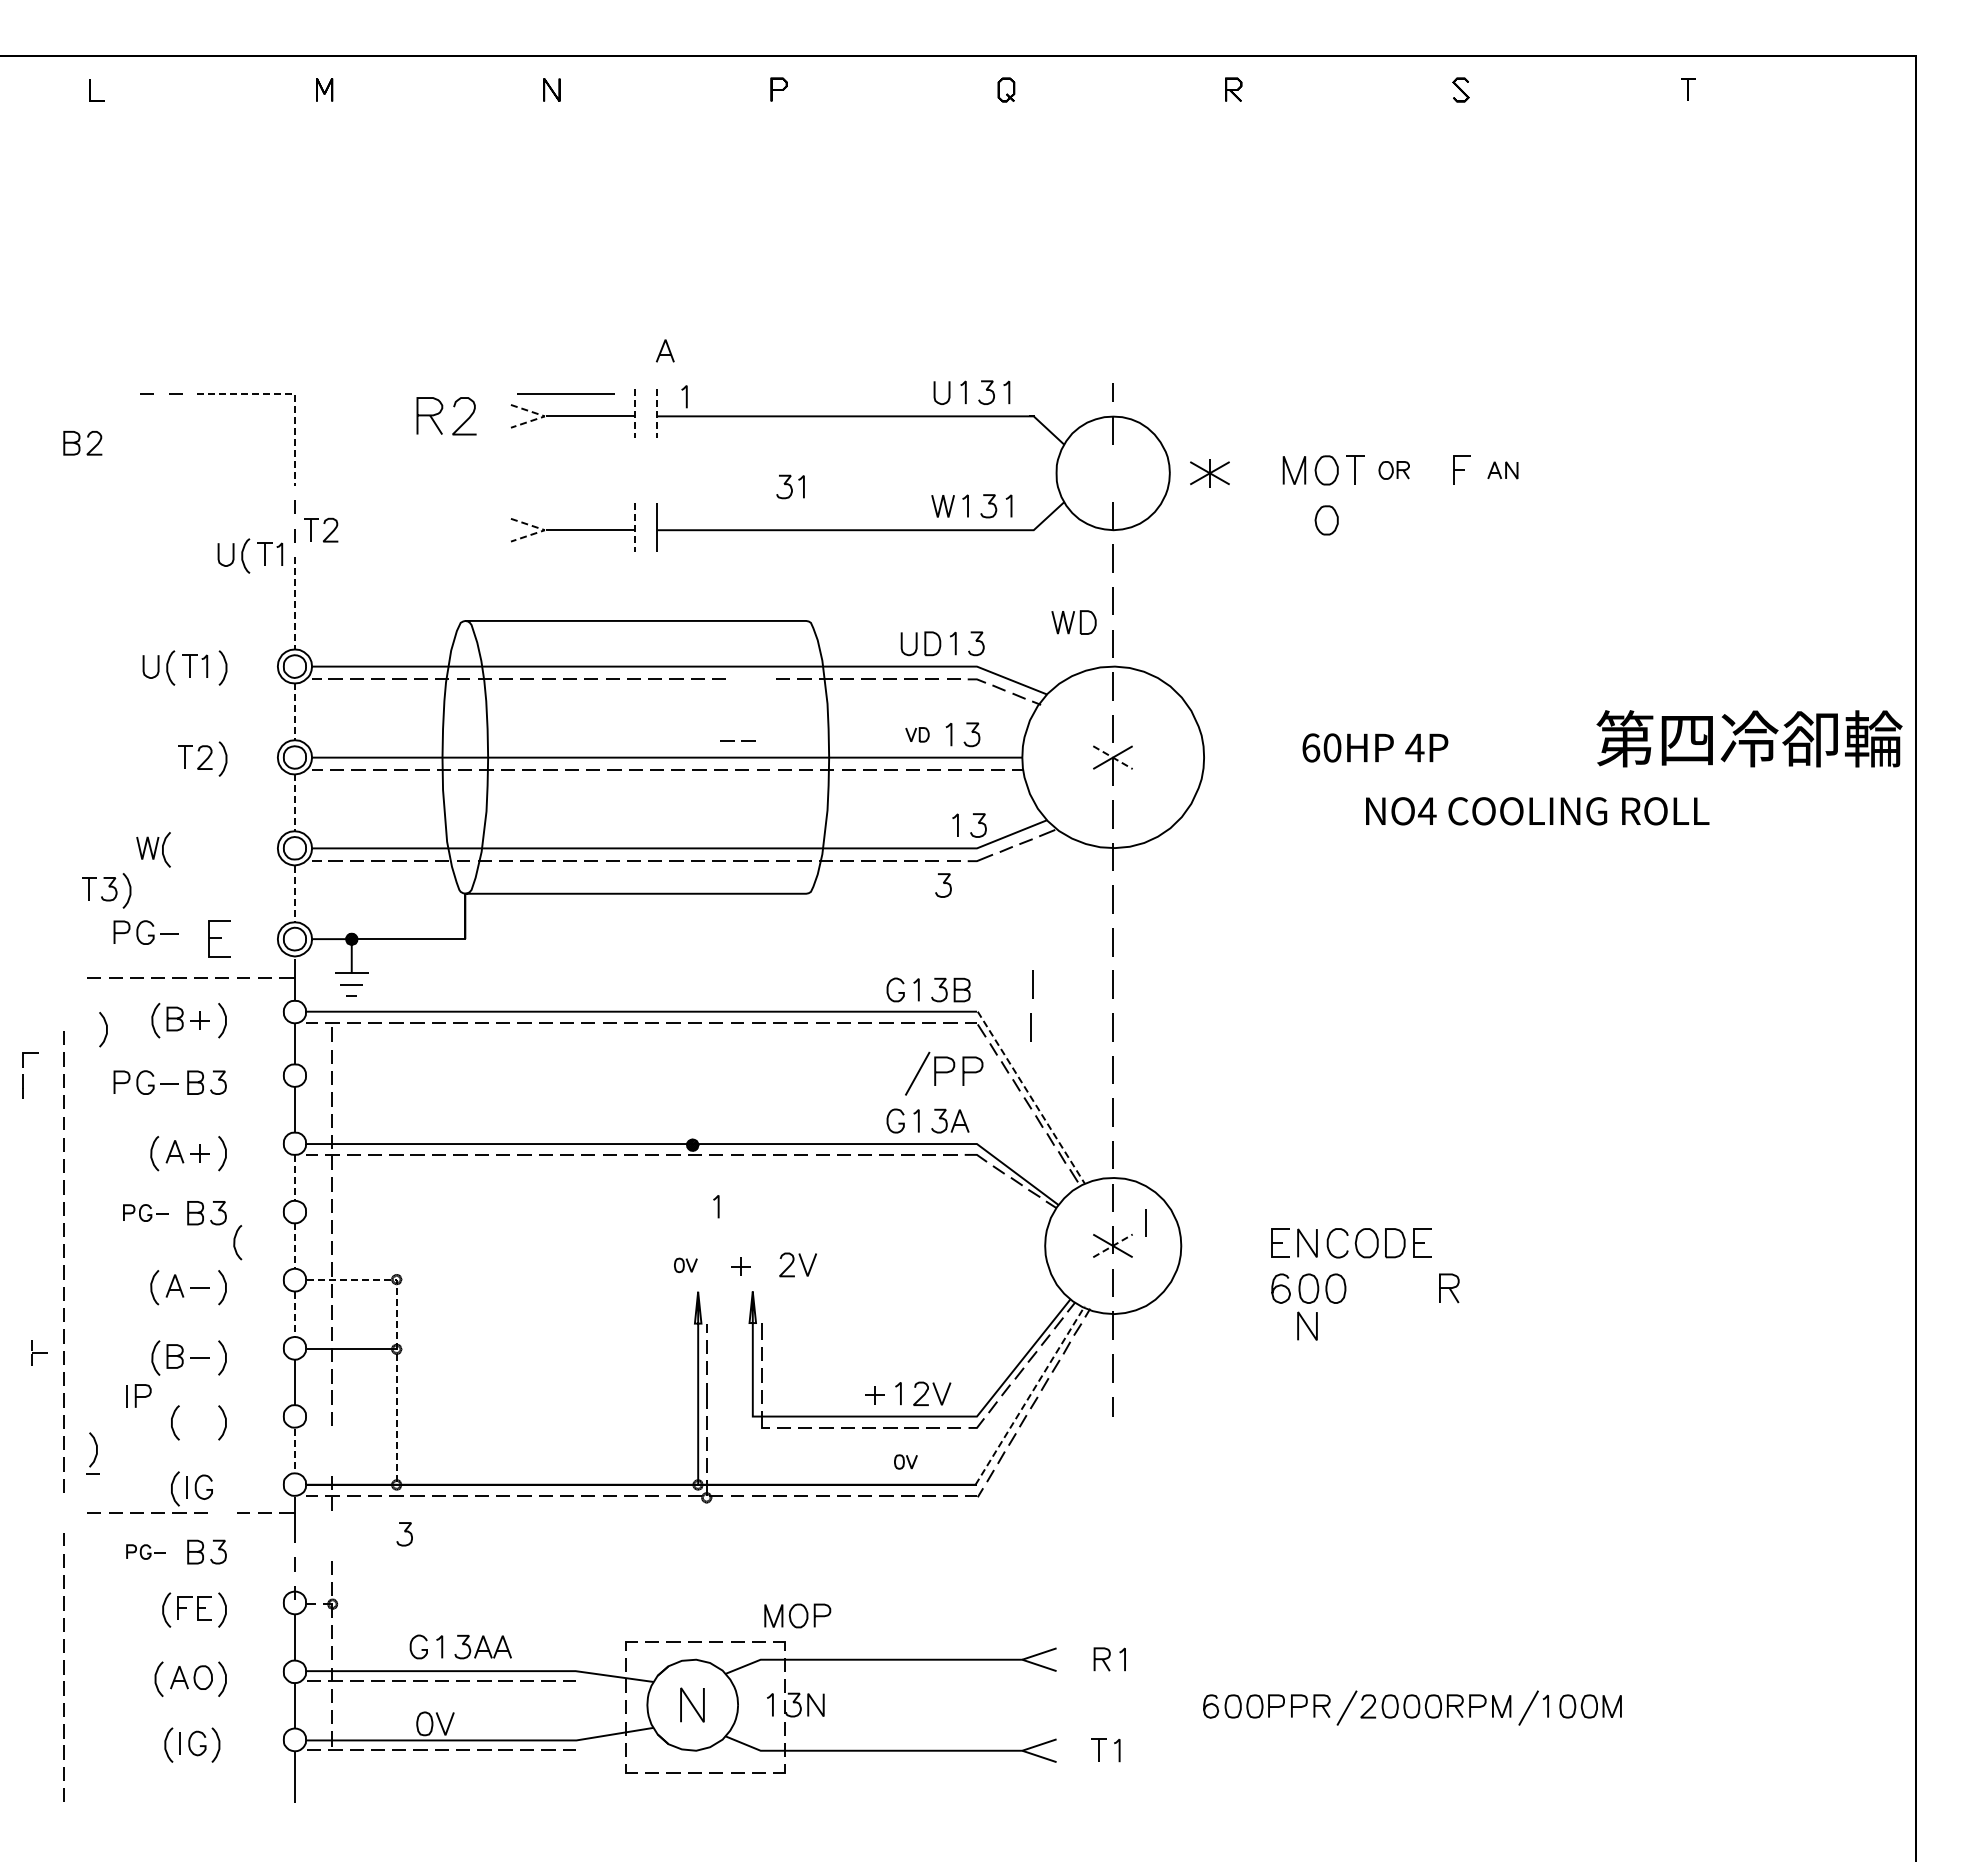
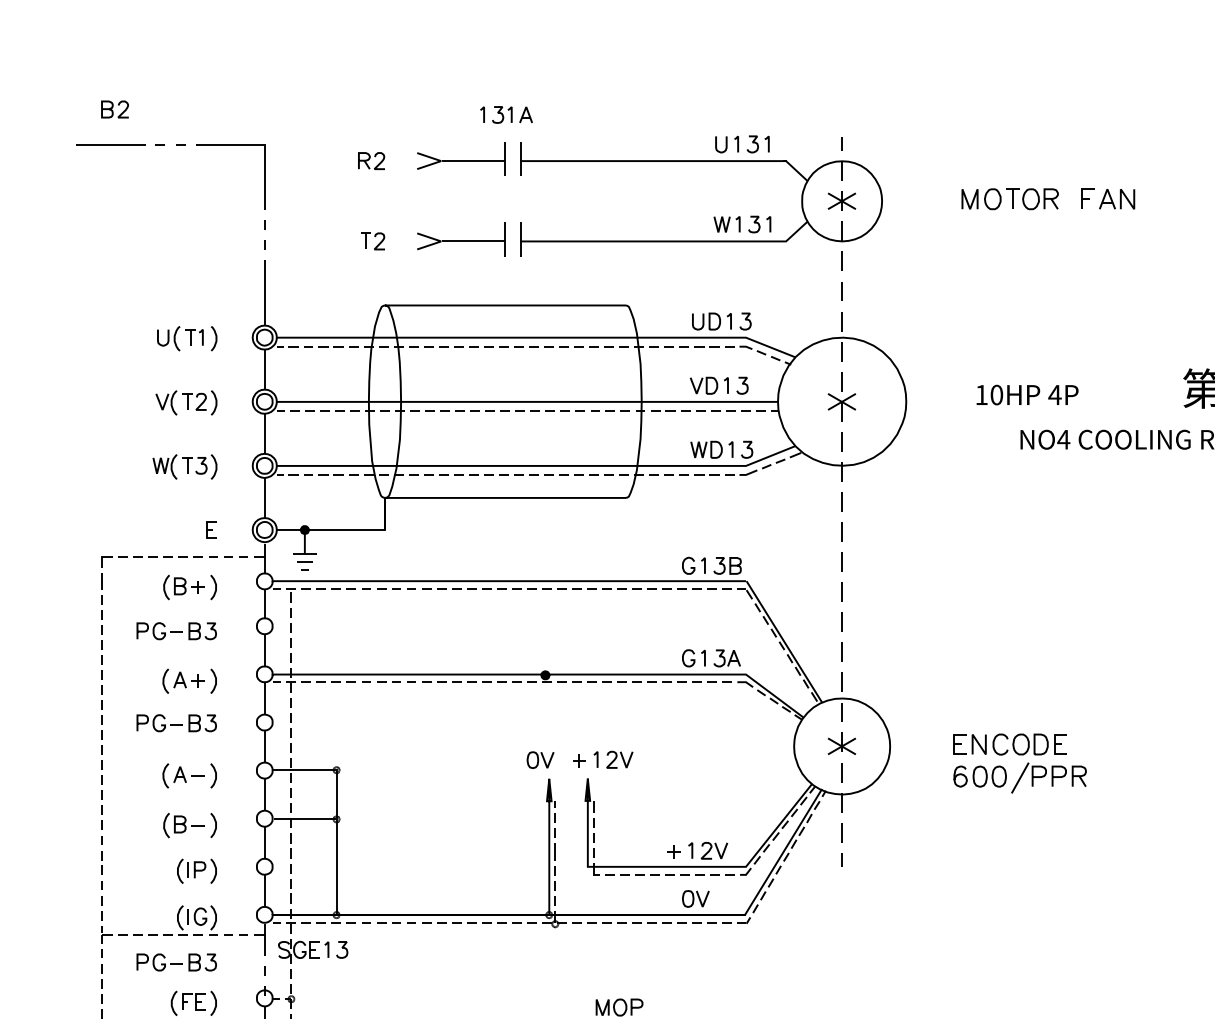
line: (292, 393) -> (263, 144), dashed -> solid
line: (565, 393) -> (110, 144), moved
line: (685, 396) -> (483, 114), moved
line: (634, 414) -> (504, 159), dashed -> solid
line: (657, 414) -> (520, 159), dashed -> solid
part: (446, 416) -> (371, 161), size x0.62
line: (544, 416) -> (440, 161), dashed -> solid
part: (82, 443) -> (114, 109), moved
part: (1393, 470) -> (1039, 199), size x1.67
part: (1502, 470) -> (1116, 199), size x1.67
part: (1209, 473) -> (841, 201), moved
part: (790, 486) -> (502, 114), moved
part: (1326, 520) -> (992, 234), removed
part: (323, 523) -> (374, 236), moved
line: (634, 527) -> (504, 239), dashed -> solid
line: (544, 530) -> (440, 241), dashed -> solid
part: (243, 555) -> (228, 259), removed
line: (294, 603) -> (264, 293), dashed -> solid
part: (1073, 622) -> (706, 449), moved
line: (294, 712) -> (264, 370), dashed -> solid
part: (917, 734) -> (704, 385), size x1.67
line: (734, 740) -> (584, 346), moved
text: (1311, 747) -> (982, 394), 60HP -> 10HP
line: (1112, 757) -> (841, 401), dashed -> solid
part: (155, 758) -> (166, 402), added
line: (294, 803) -> (264, 434), dashed -> solid
curve: (943, 883) -> (722, 490), removed
part: (106, 890) -> (199, 466), moved
line: (294, 894) -> (264, 498), dashed -> solid
part: (145, 932) -> (159, 525), removed
part: (219, 939) -> (211, 530), size x0.62
line: (1032, 984) -> (785, 561), removed
line: (1030, 1027) -> (783, 592), removed
curve: (106, 1029) -> (131, 593), removed
part: (944, 1073) -> (1039, 777), moved
part: (23, 1075) -> (102, 573), moved
line: (1031, 1098) -> (784, 642), dashed -> solid
line: (294, 1177) -> (264, 698), dashed -> solid
line: (717, 1206) -> (596, 759), moved
part: (145, 1212) -> (159, 722), size x1.43
line: (1145, 1222) -> (864, 729), removed
curve: (235, 1242) -> (222, 744), removed
line: (1112, 1245) -> (841, 746), dashed -> solid
line: (294, 1246) -> (264, 746), dashed -> solid
part: (685, 1265) -> (540, 760), size x1.67
line: (294, 1314) -> (264, 794), dashed -> solid
line: (1307, 1325) -> (979, 802), removed
line: (396, 1336) -> (336, 810), dashed -> solid
part: (39, 1352) -> (107, 934), moved
part: (138, 1395) -> (196, 869), moved
line: (1030, 1395) -> (783, 851), dashed -> solid
line: (331, 1447) -> (290, 888), added
line: (294, 1451) -> (264, 891), dashed -> solid
part: (92, 1453) -> (212, 920), moved
part: (905, 1461) -> (695, 898), size x1.67
part: (350, 1535) -> (303, 950), added
part: (145, 1551) -> (159, 962), size x1.67

